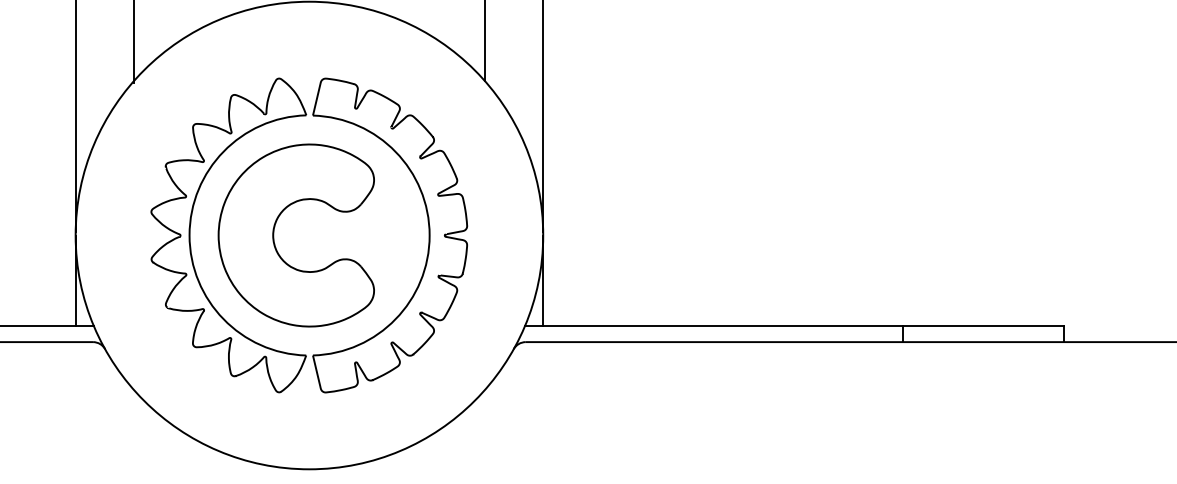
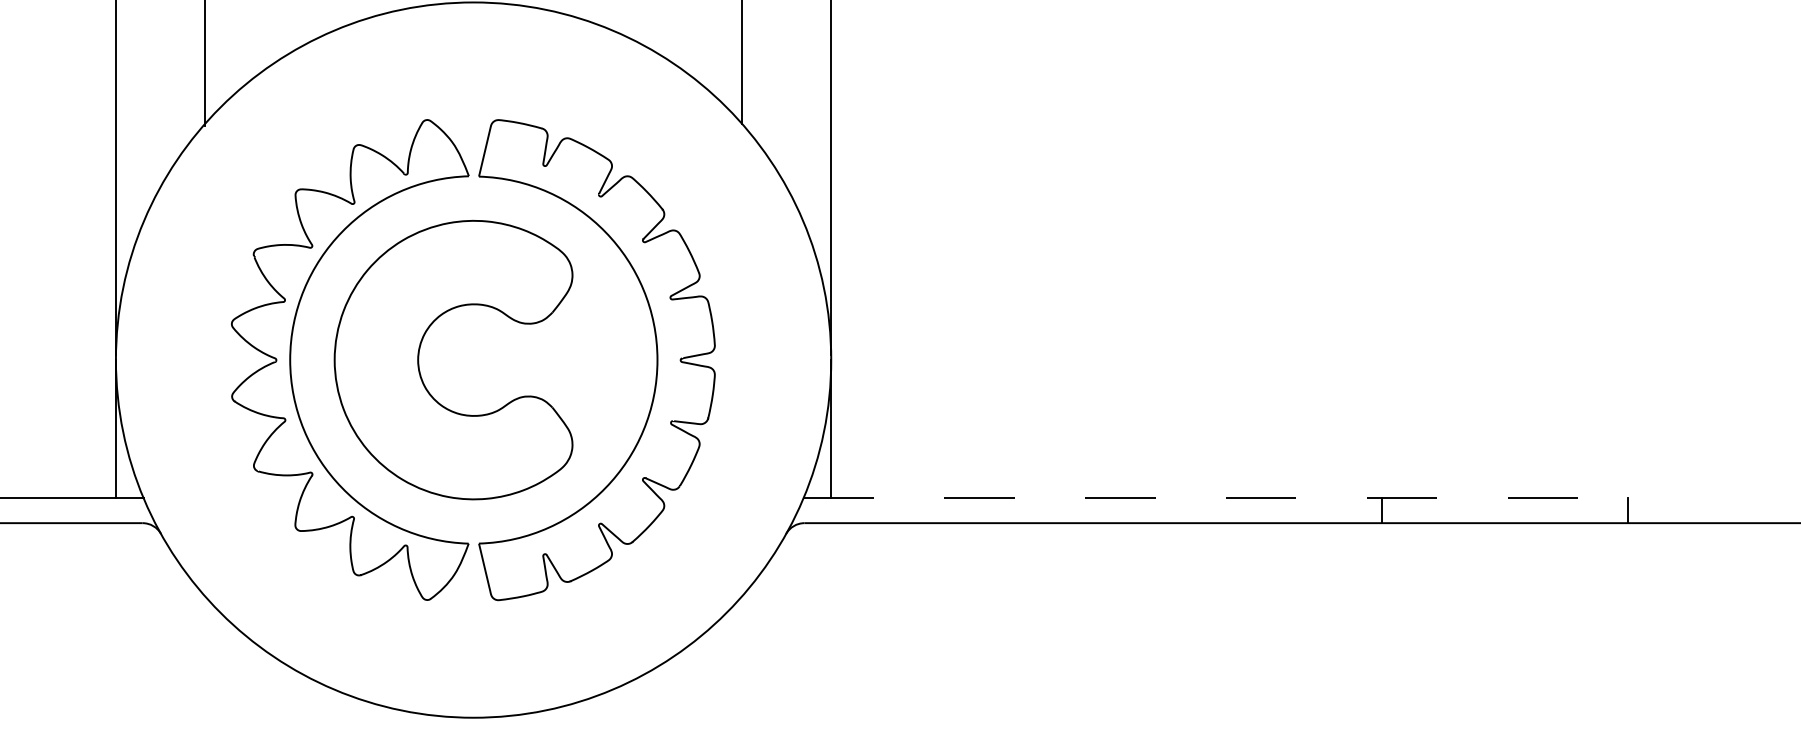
line: (794, 325) -> (1215, 497), solid -> dashed

